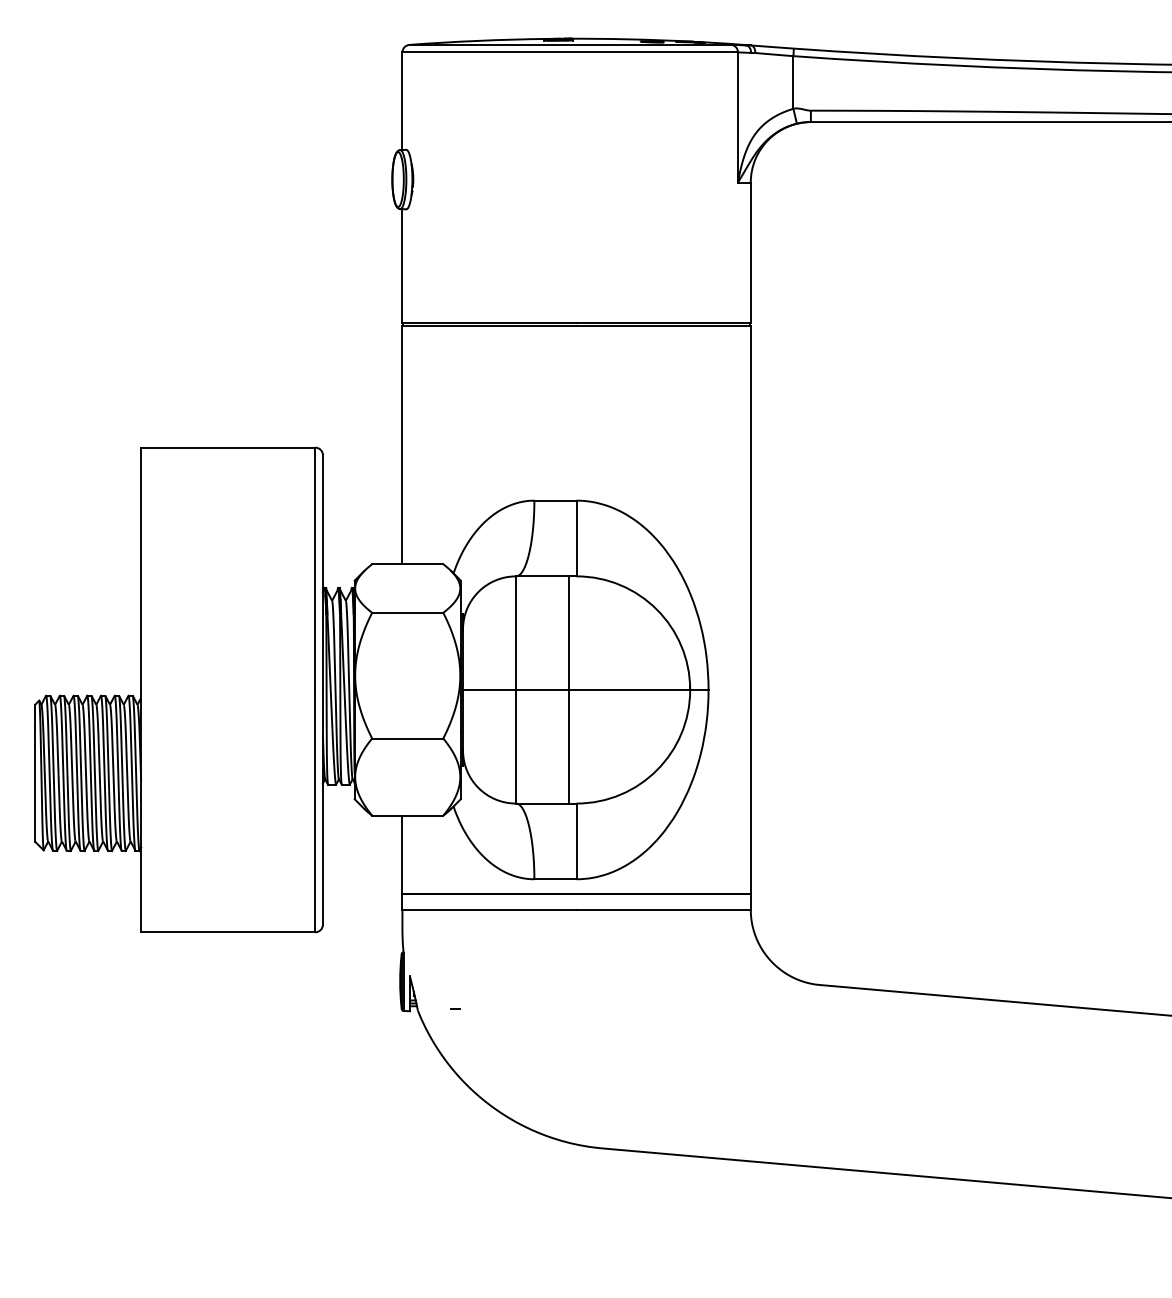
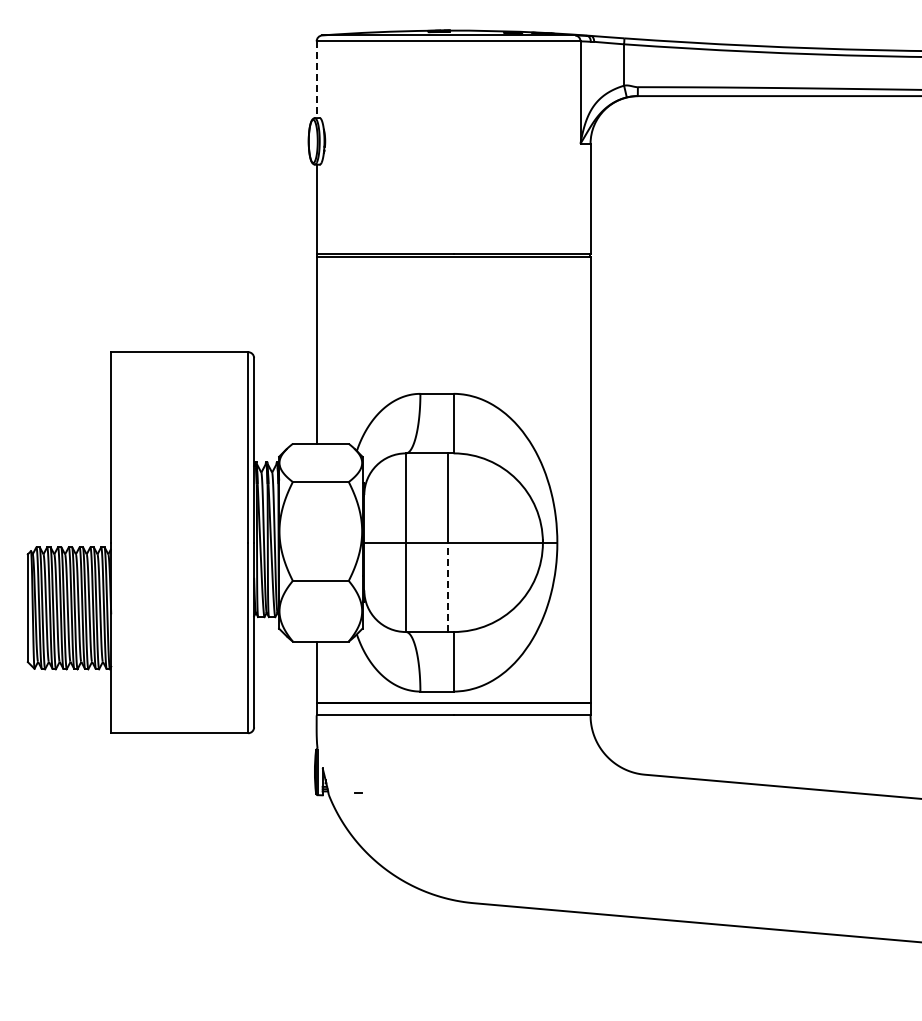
line: (402, 102) -> (316, 80), solid -> dashed
line: (568, 746) -> (447, 587), solid -> dashed

